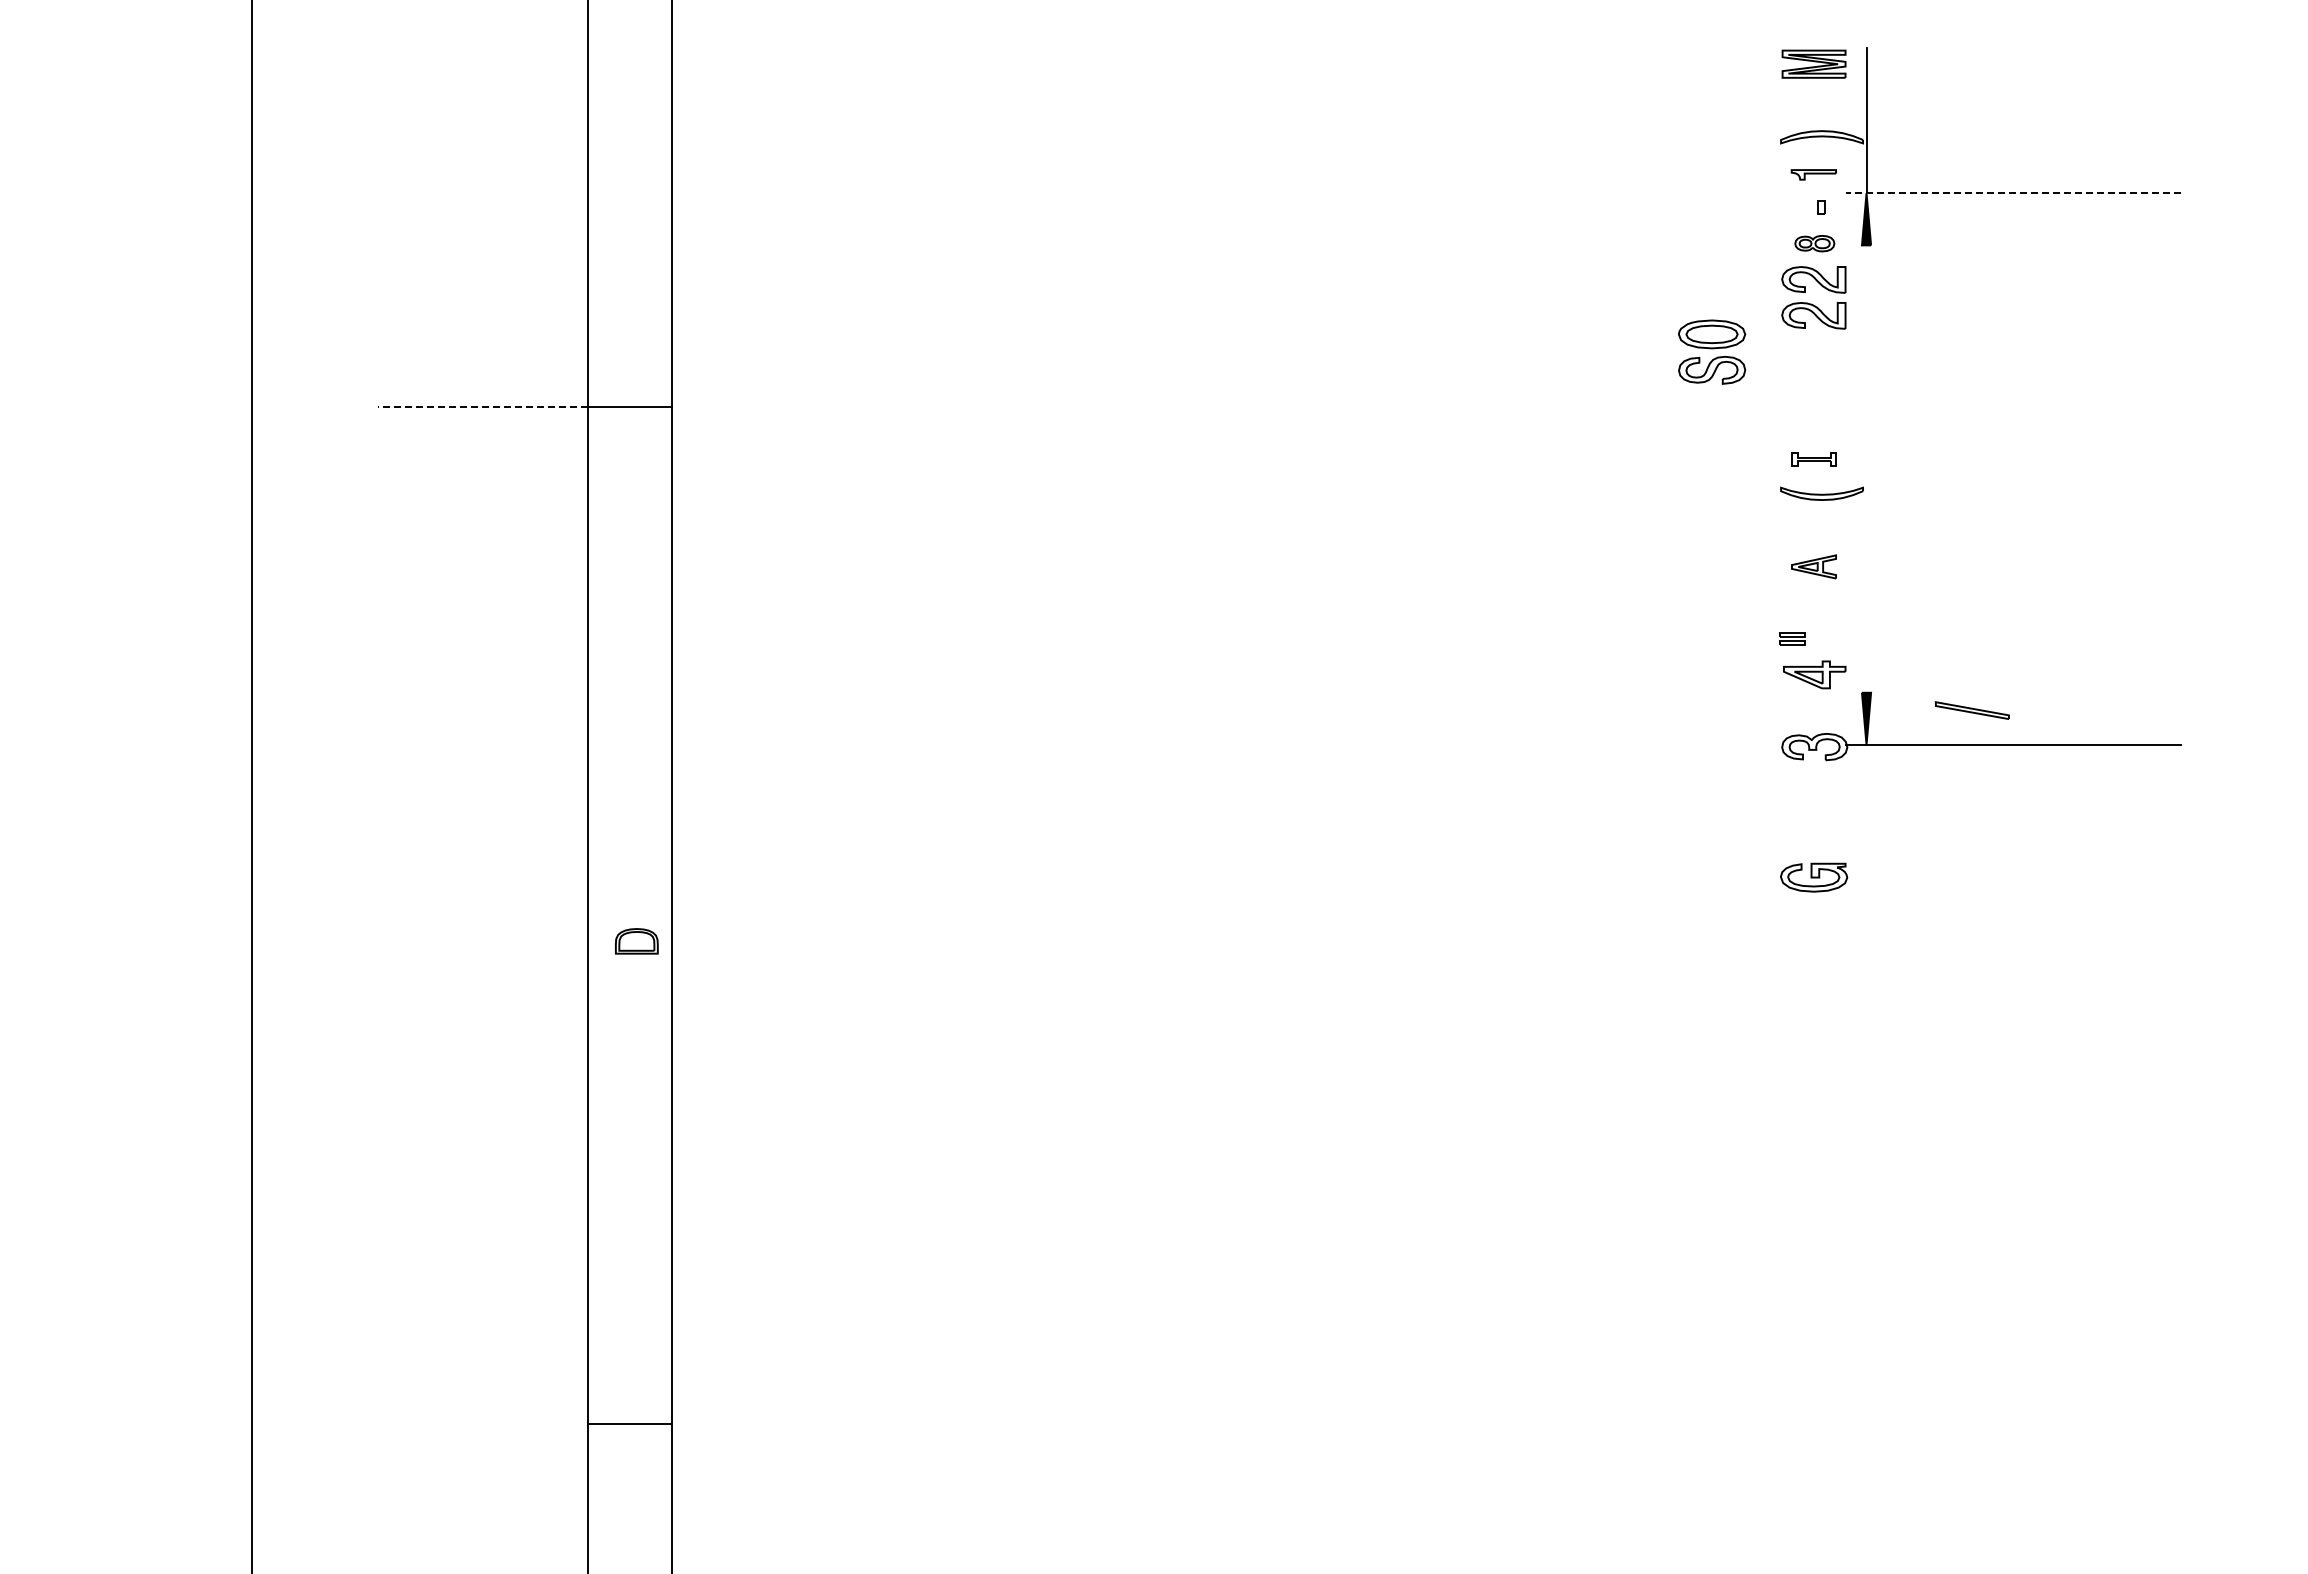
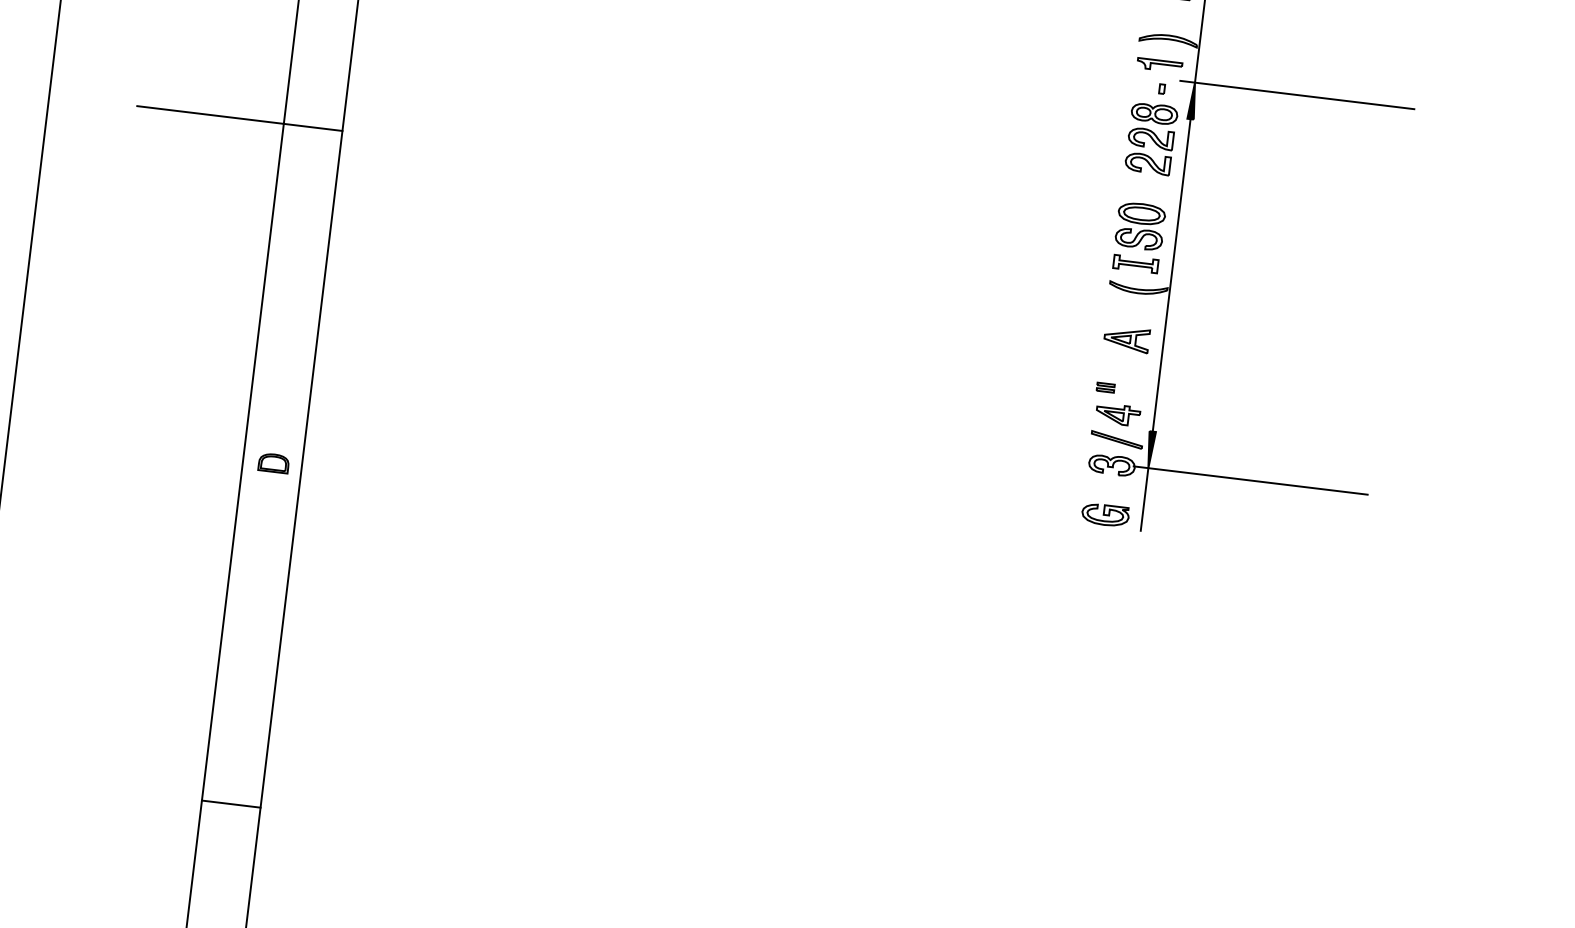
part: (1813, 174) -> (1159, 65), size x1.43
line: (2012, 193) -> (1296, 95), dashed -> solid
part: (1814, 243) -> (1154, 113), size x1.67
part: (1712, 351) -> (1140, 225), moved
line: (483, 406) -> (210, 114), dashed -> solid
part: (1814, 459) -> (1136, 264), size x1.43
line: (1866, 468) -> (1171, 274), added
part: (1813, 566) -> (1126, 338), size x1.43
part: (1972, 710) -> (1117, 439), moved
line: (1866, 789) -> (1144, 499), added
part: (1814, 877) -> (1105, 515), moved
part: (636, 941) -> (273, 463), moved
line: (629, 1423) -> (230, 803), moved

